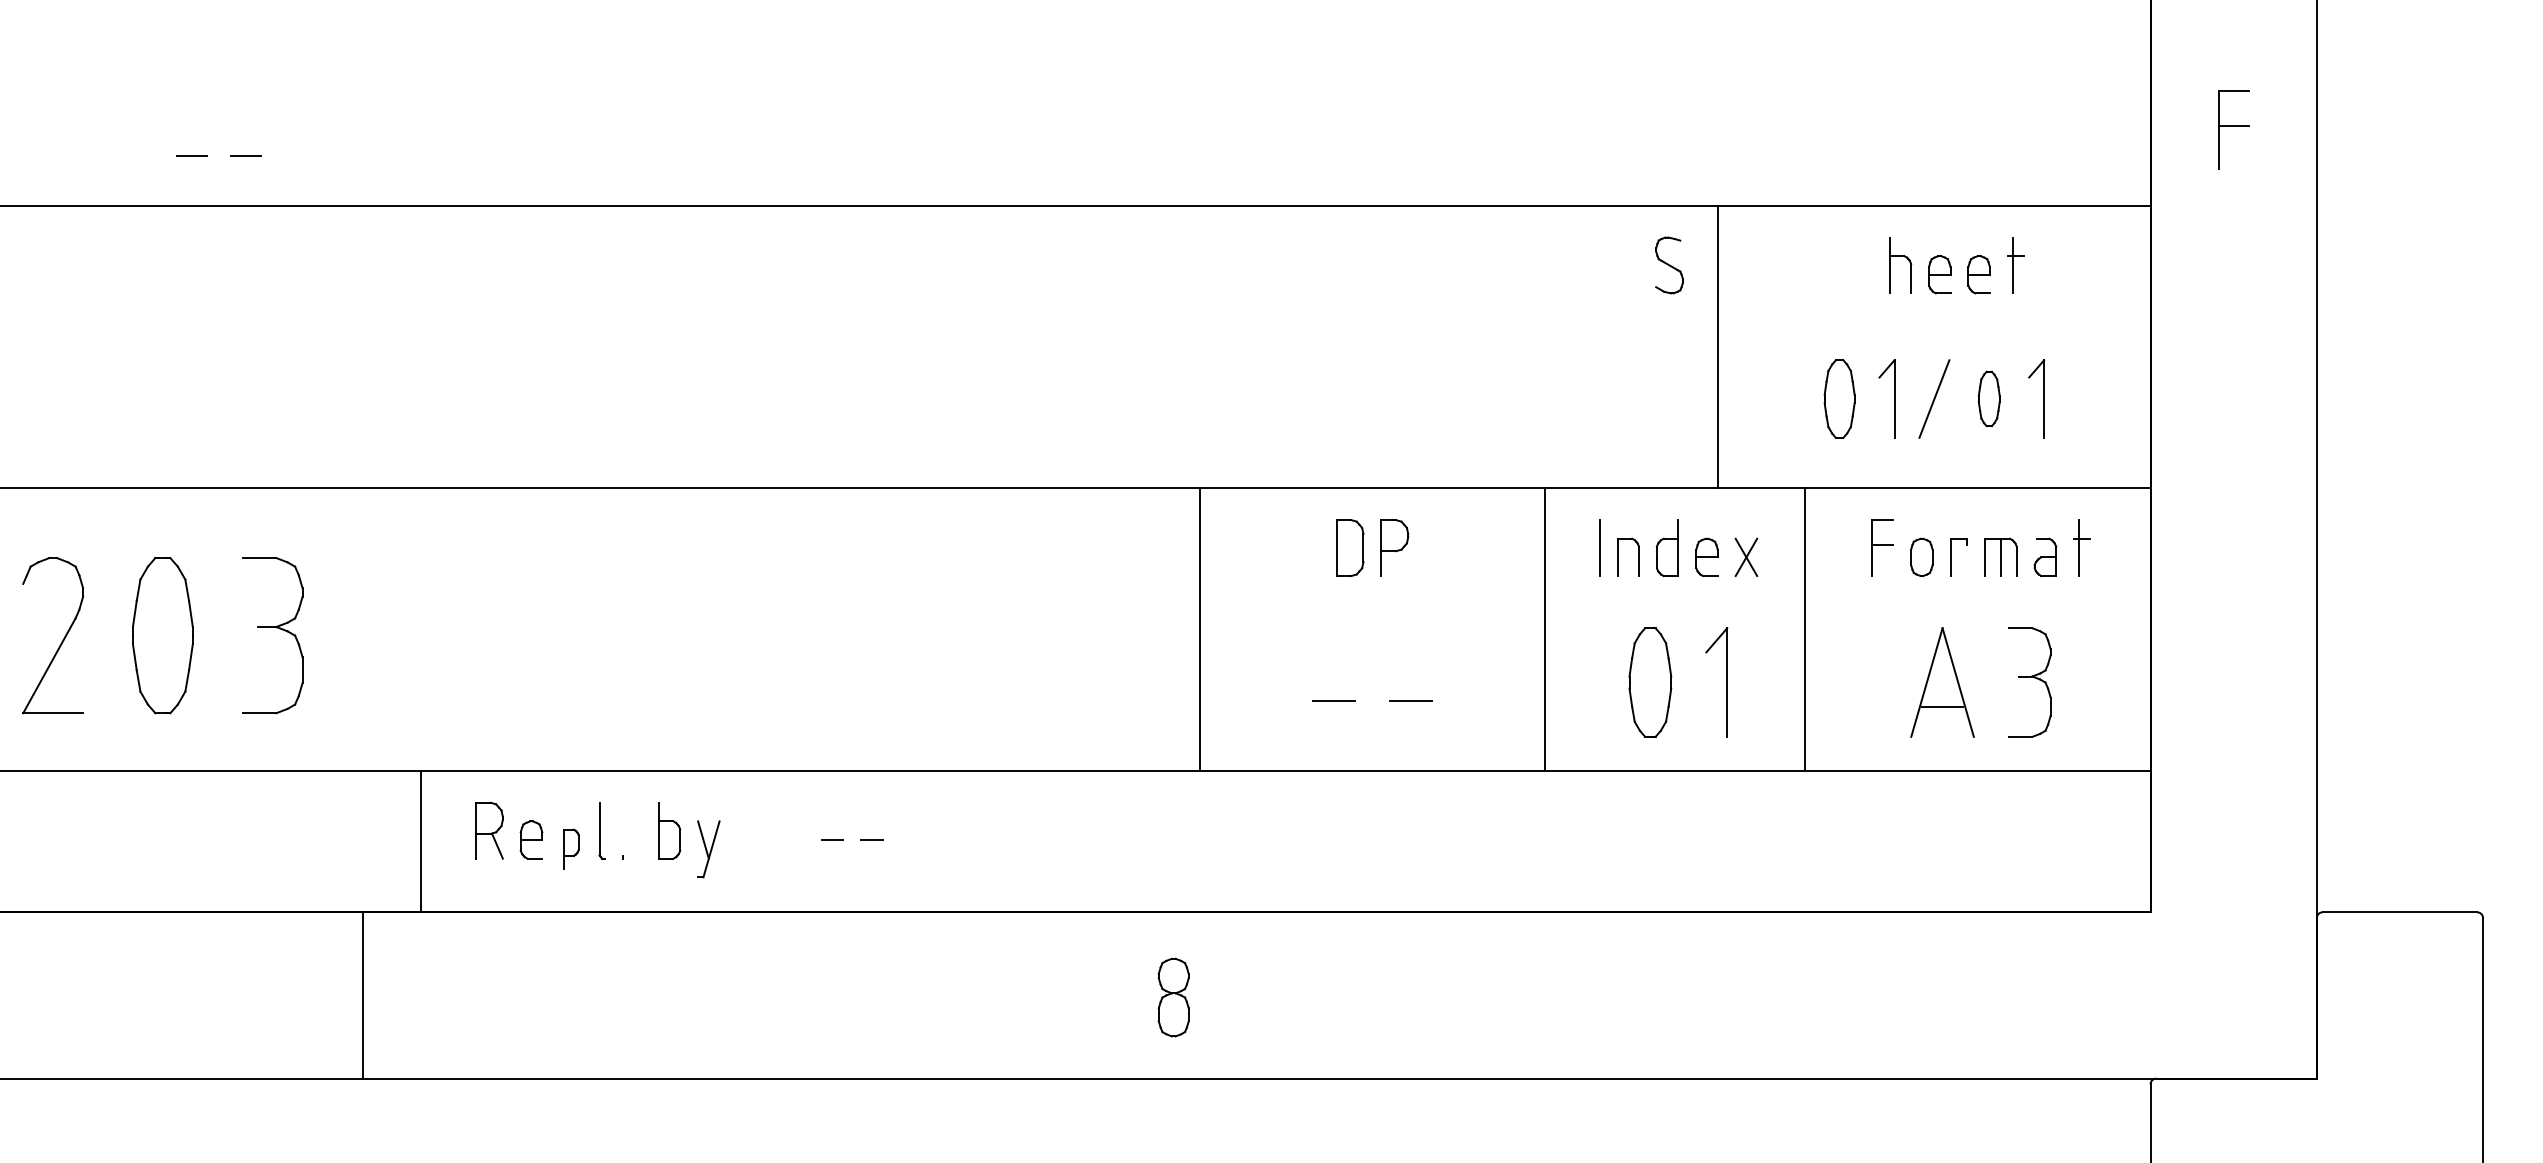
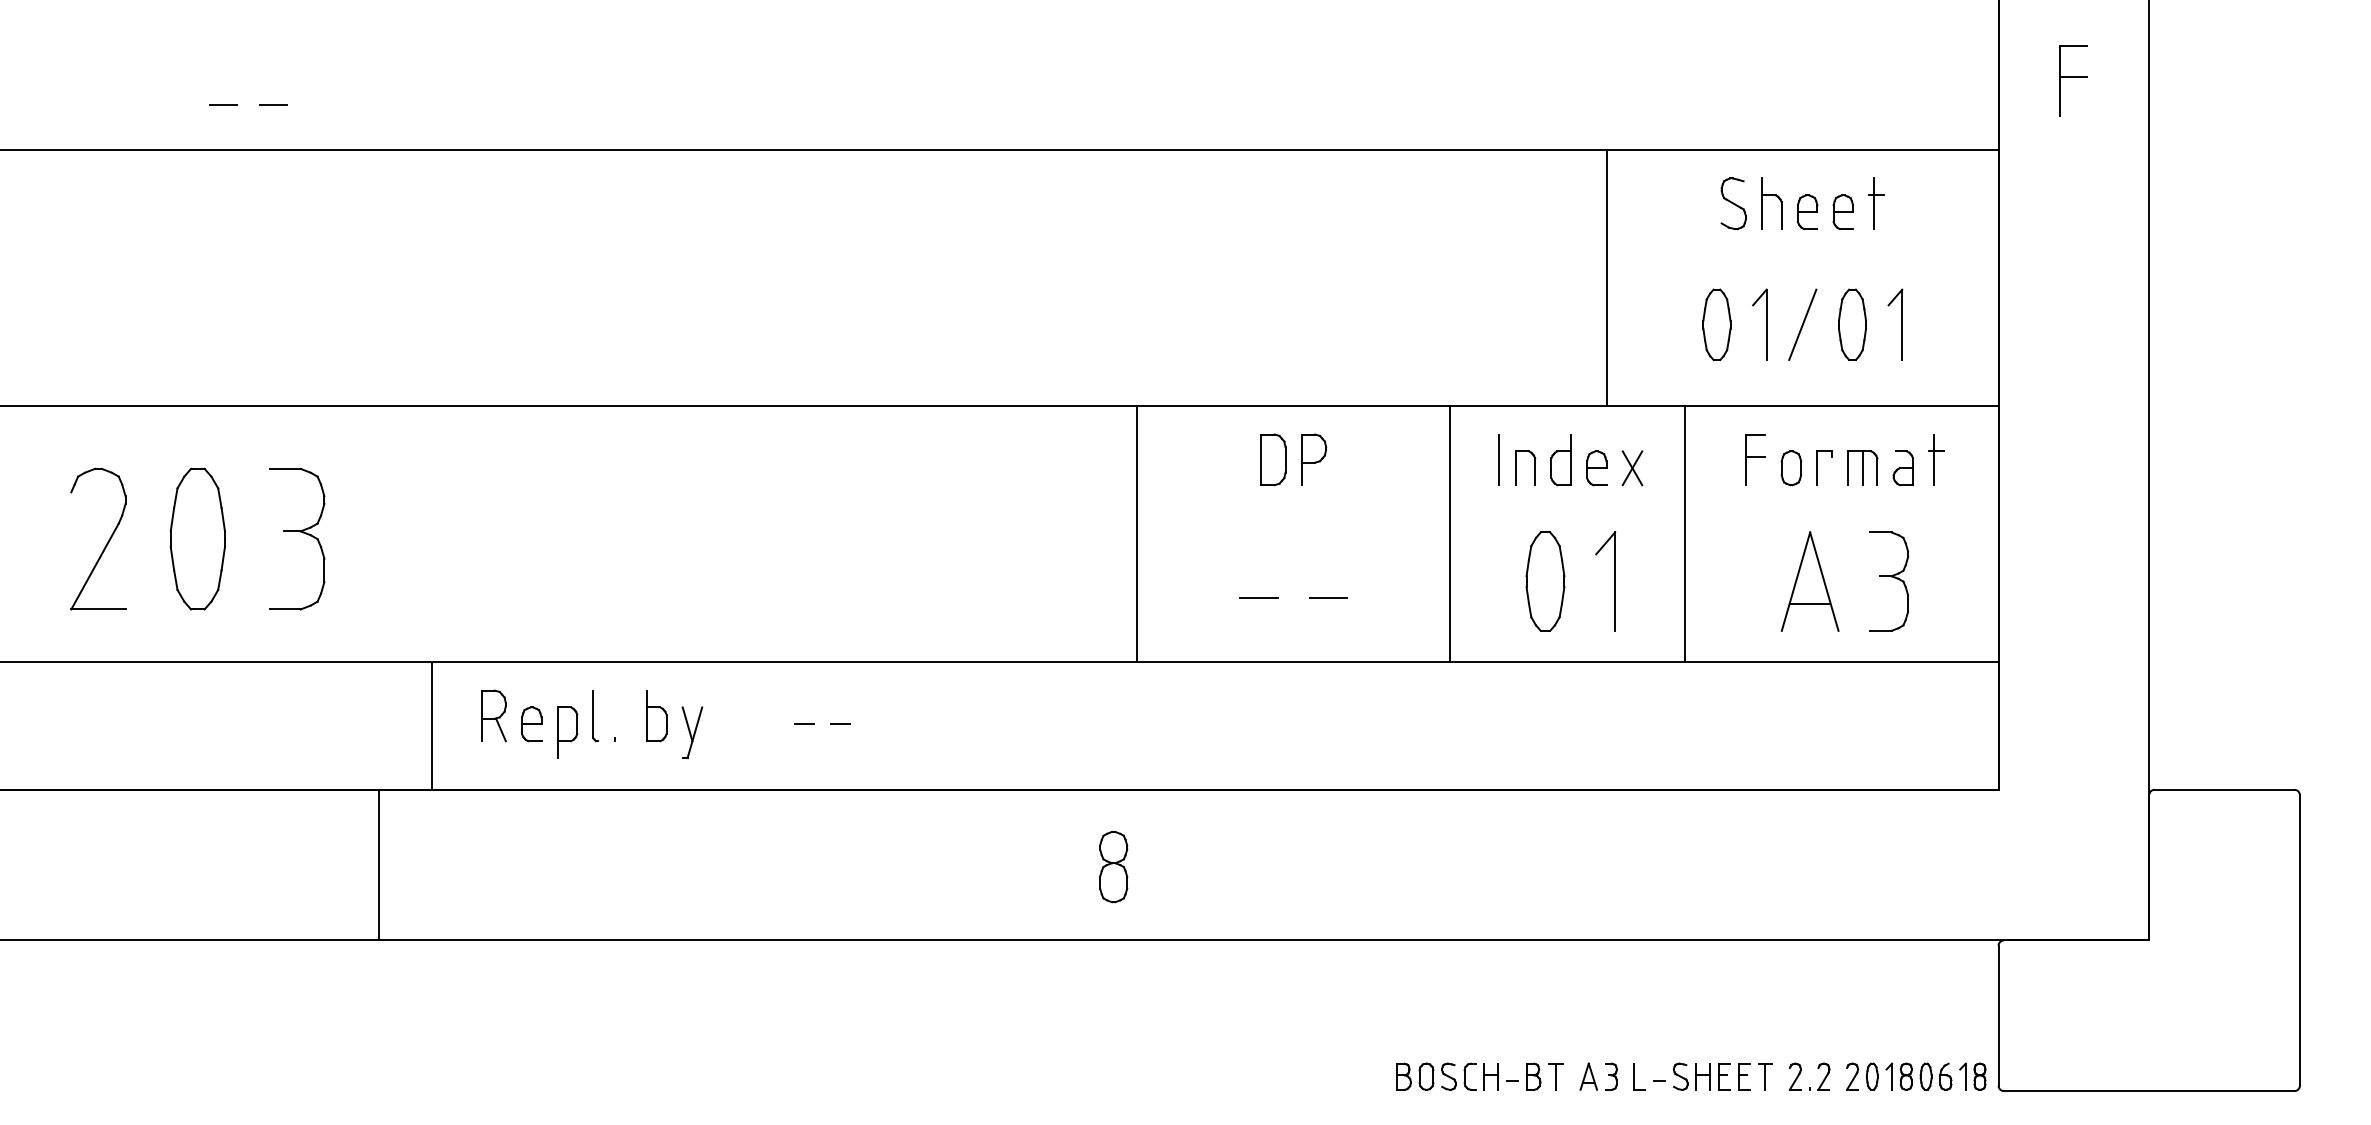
part: (1669, 265) -> (1733, 203), moved
part: (1989, 398) -> (1852, 324), size x1.43
part: (570, 849) -> (567, 732), size x1.43

